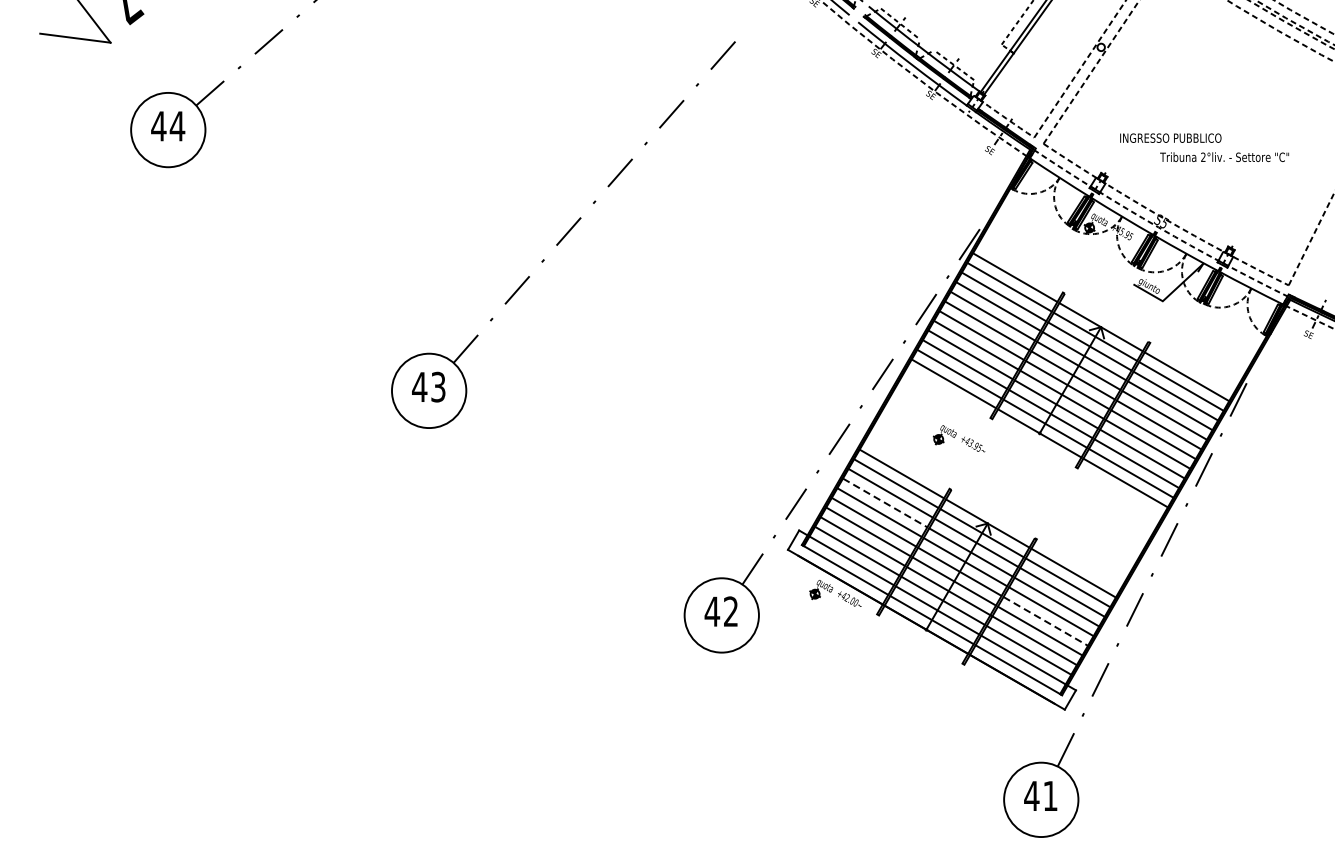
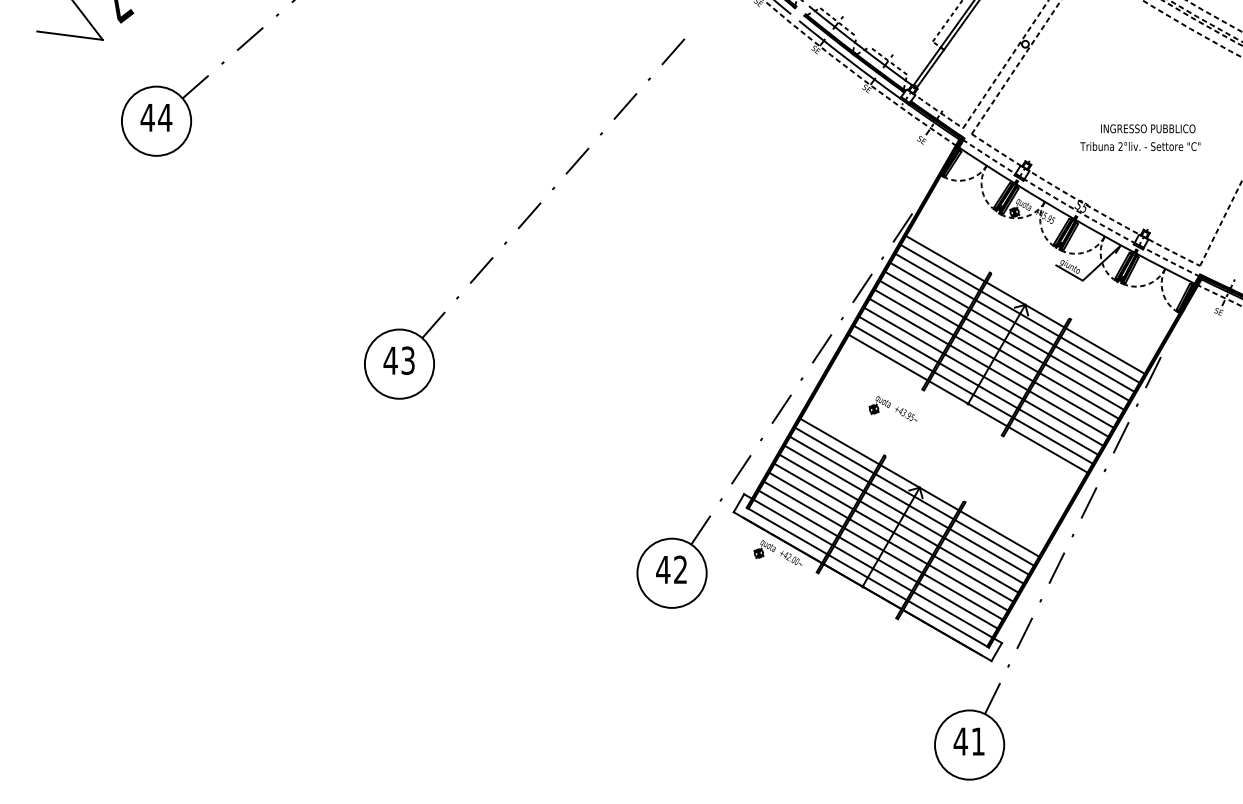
text: (1171, 137) -> (1148, 128), moved
line: (885, 502) -> (824, 468), dashed -> solid
line: (1046, 622) -> (974, 579), dashed -> solid

